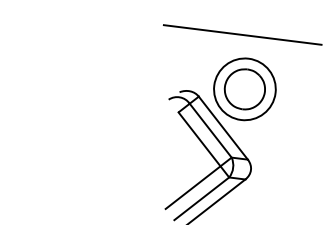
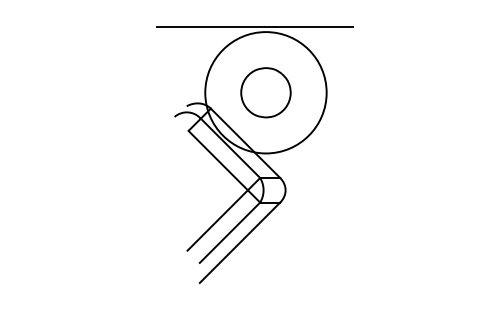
circle: (244, 89) -> (265, 92), size x1.6

